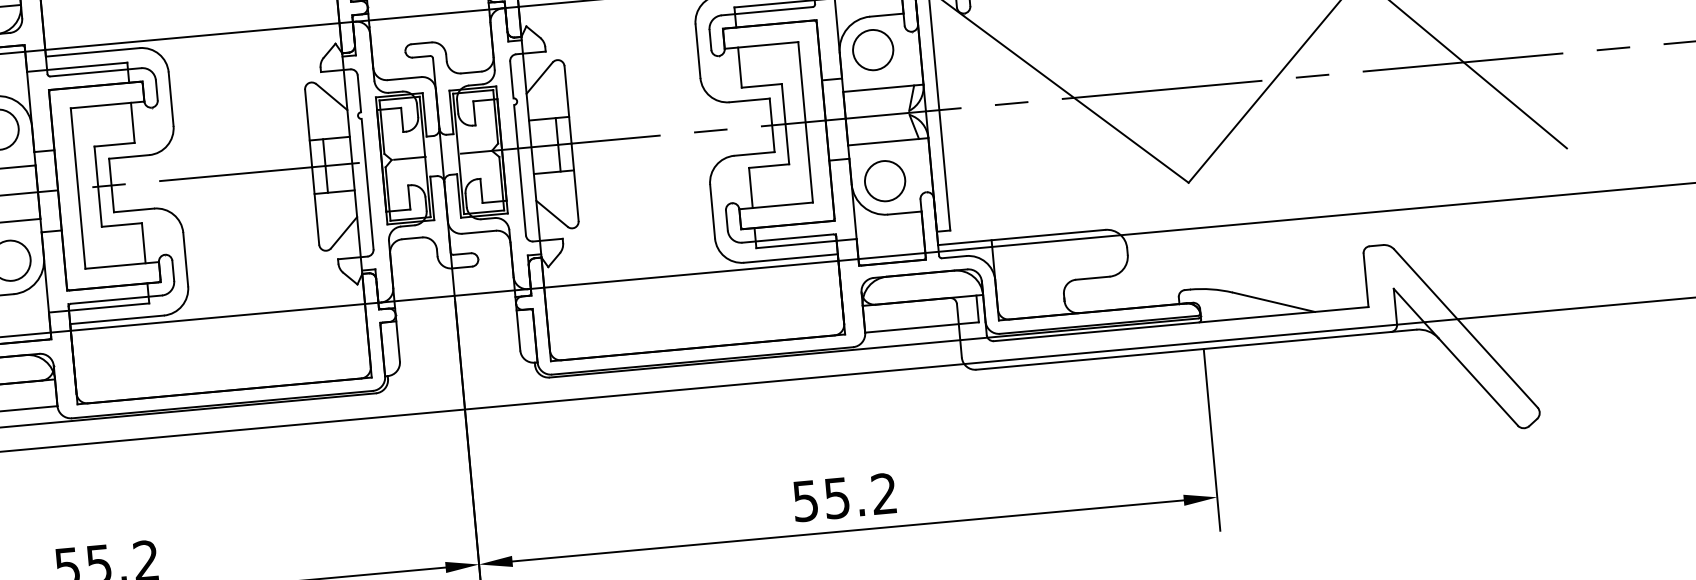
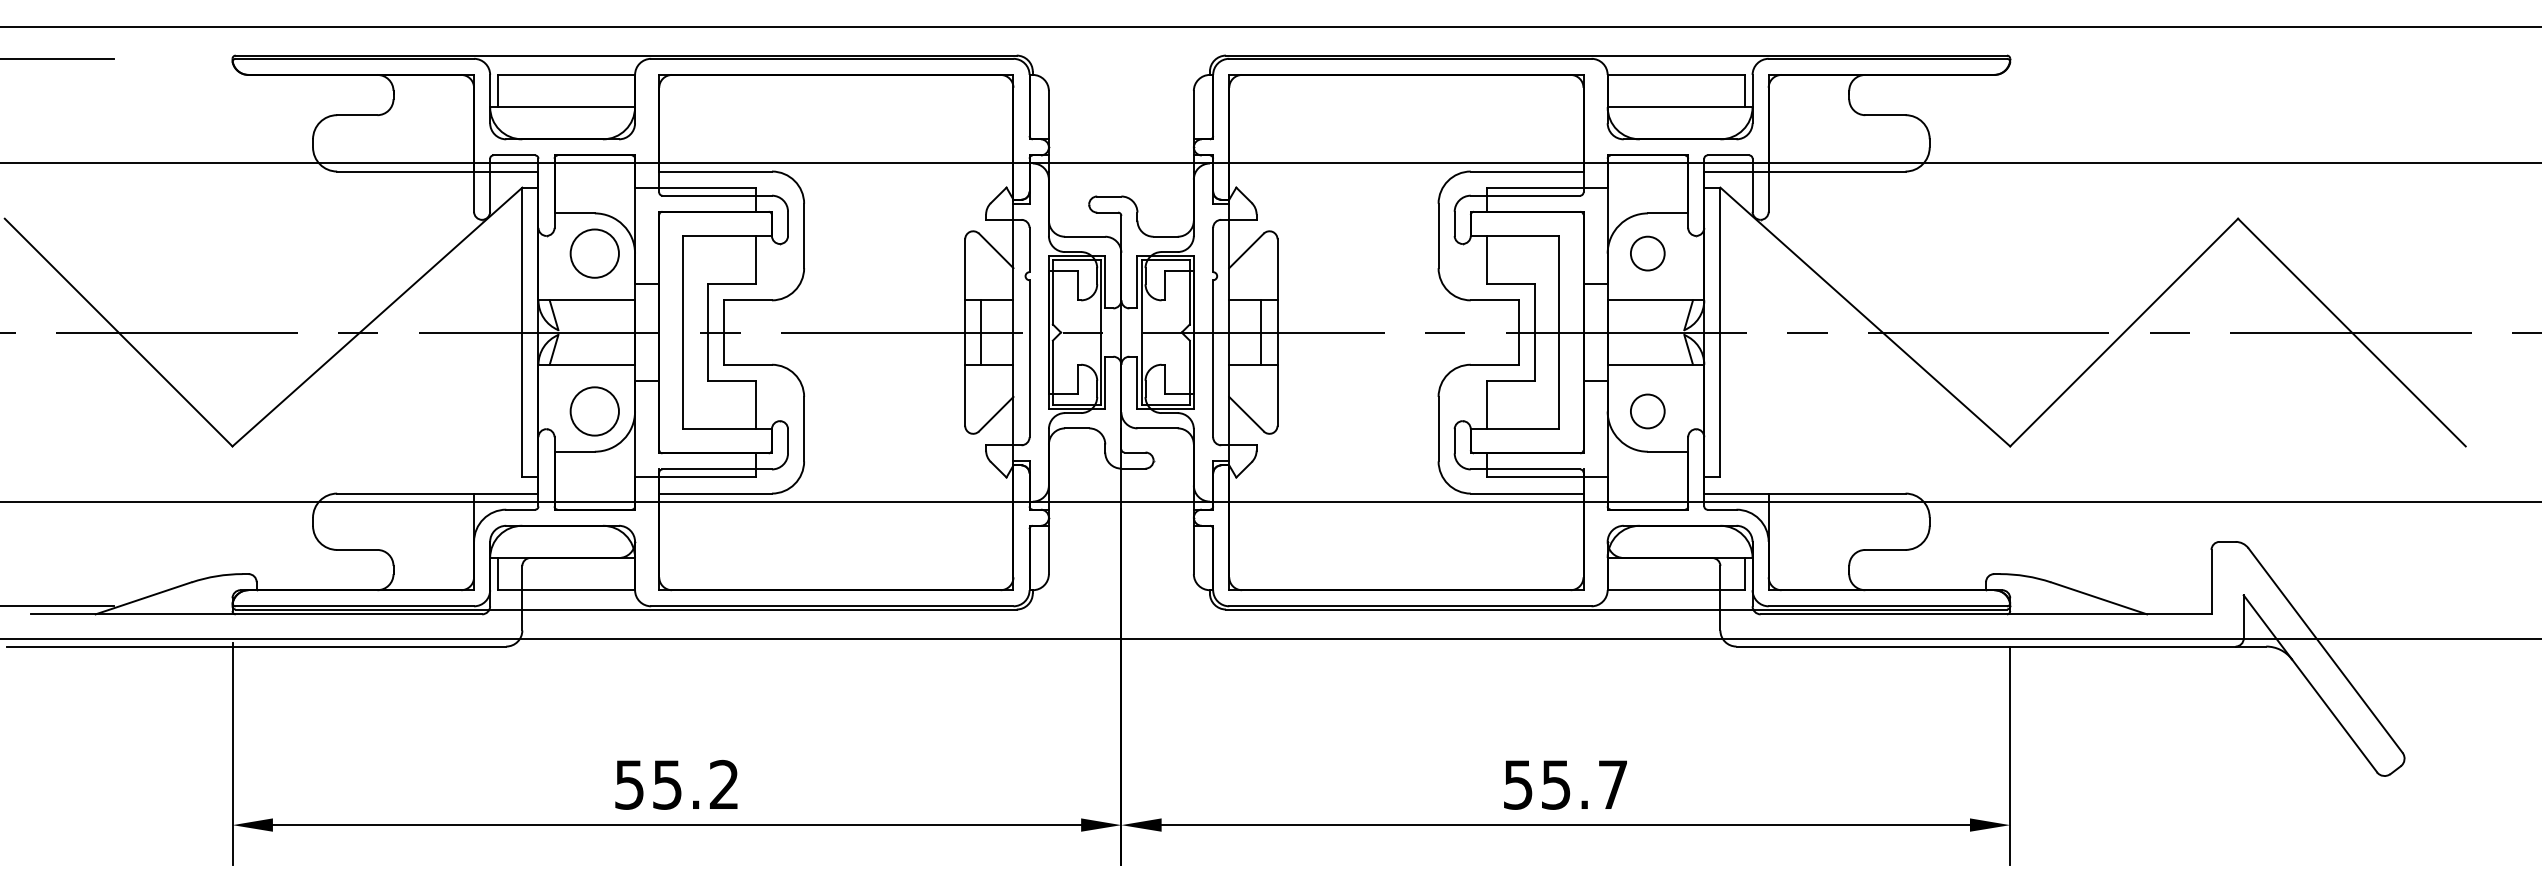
circle: (872, 50) -> (1647, 253), size x0.7
circle: (884, 181) -> (1647, 411), size x0.7
text: (883, 492) -> (1612, 783), 55.2 -> 55.7

